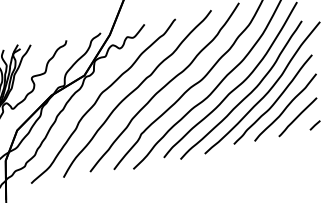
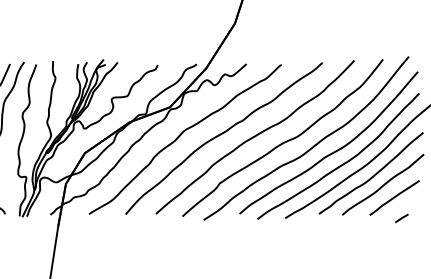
line: (314, 125) -> (401, 218), moved

